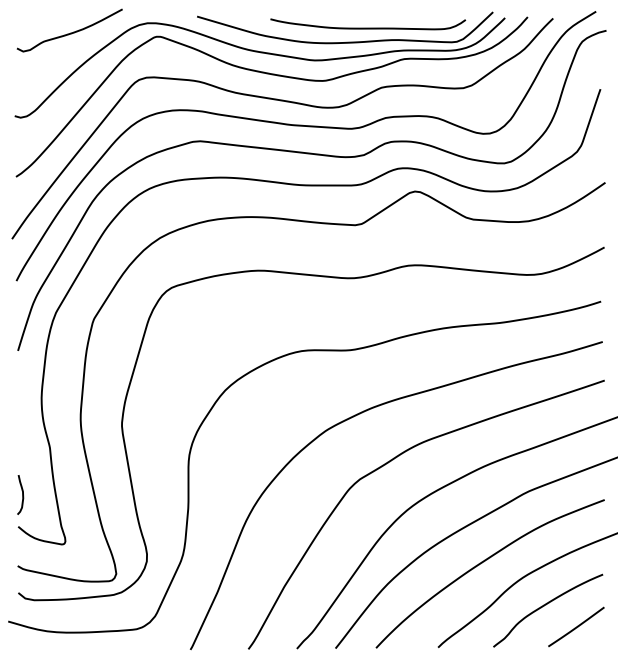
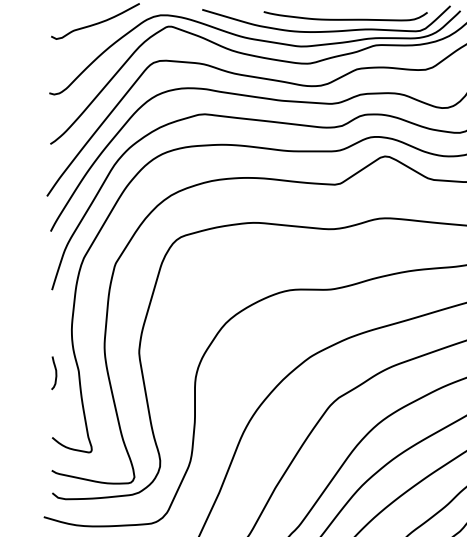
curve: (22, 494) -> (55, 372), moved

